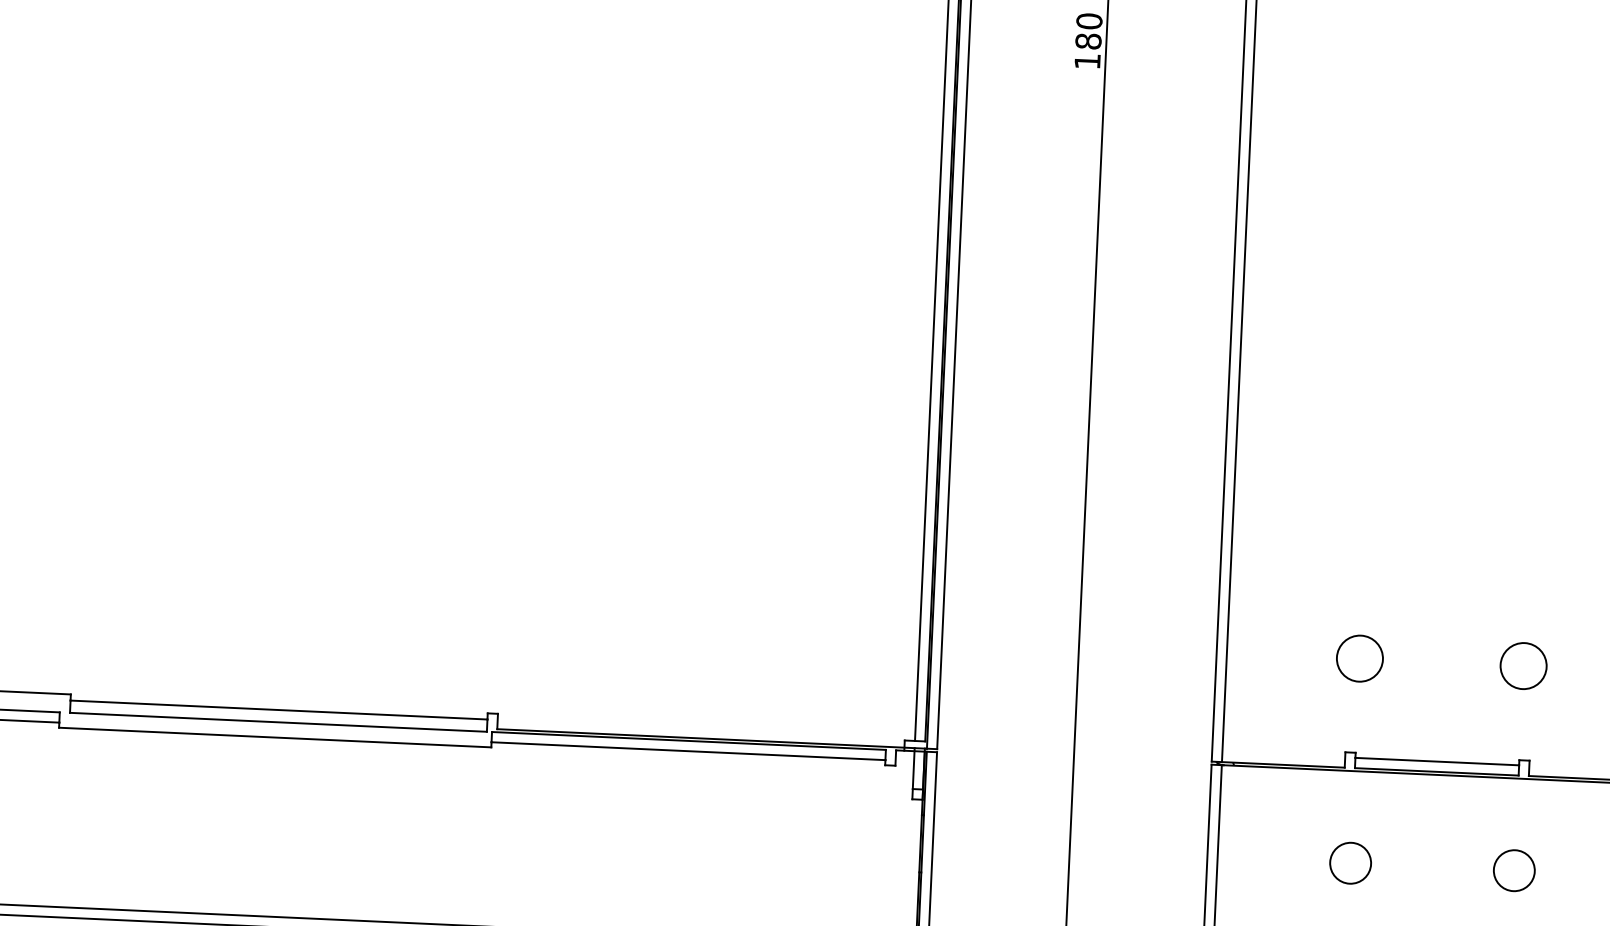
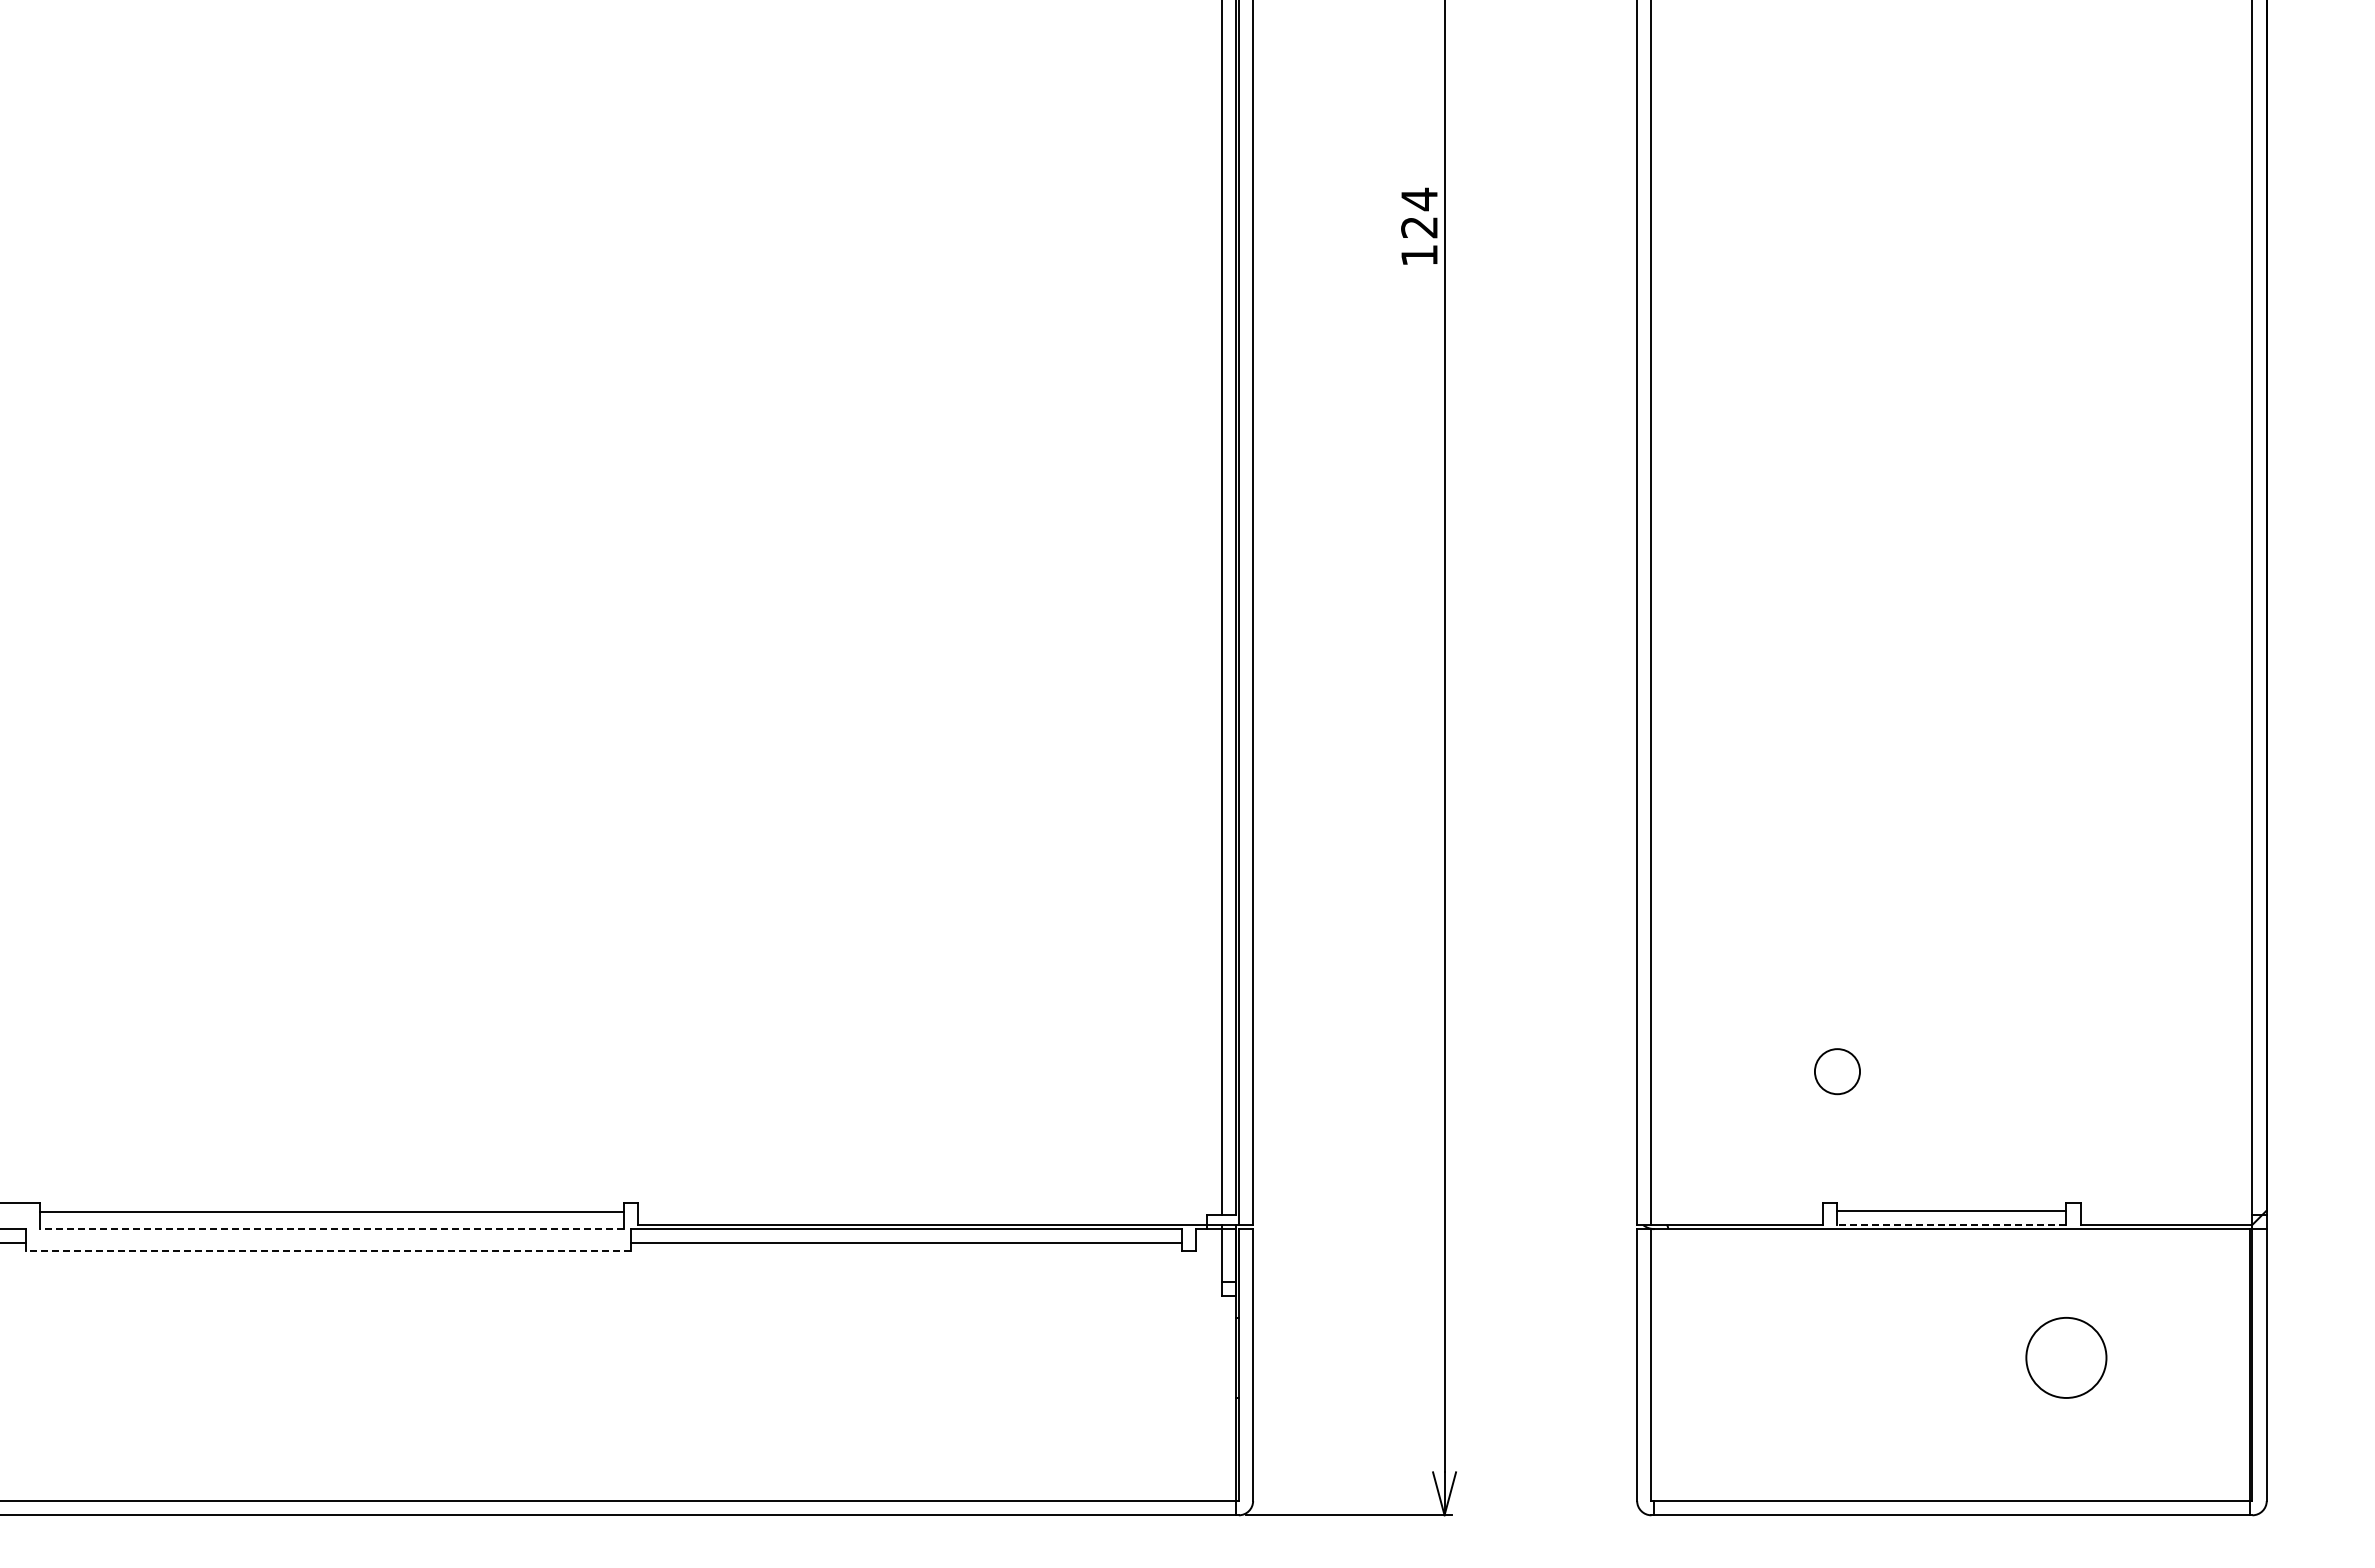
text: (1088, 30) -> (1419, 212), 180 -> 124
circle: (1359, 658) -> (1837, 1071), size x0.7
circle: (1523, 665) -> (2066, 1071), removed
line: (278, 722) -> (331, 1229), solid -> dashed
line: (274, 737) -> (327, 1250), solid -> dashed
line: (1436, 771) -> (1951, 1224), solid -> dashed
circle: (1350, 862) -> (1837, 1357), removed
circle: (1514, 870) -> (2066, 1357), size x1.4

